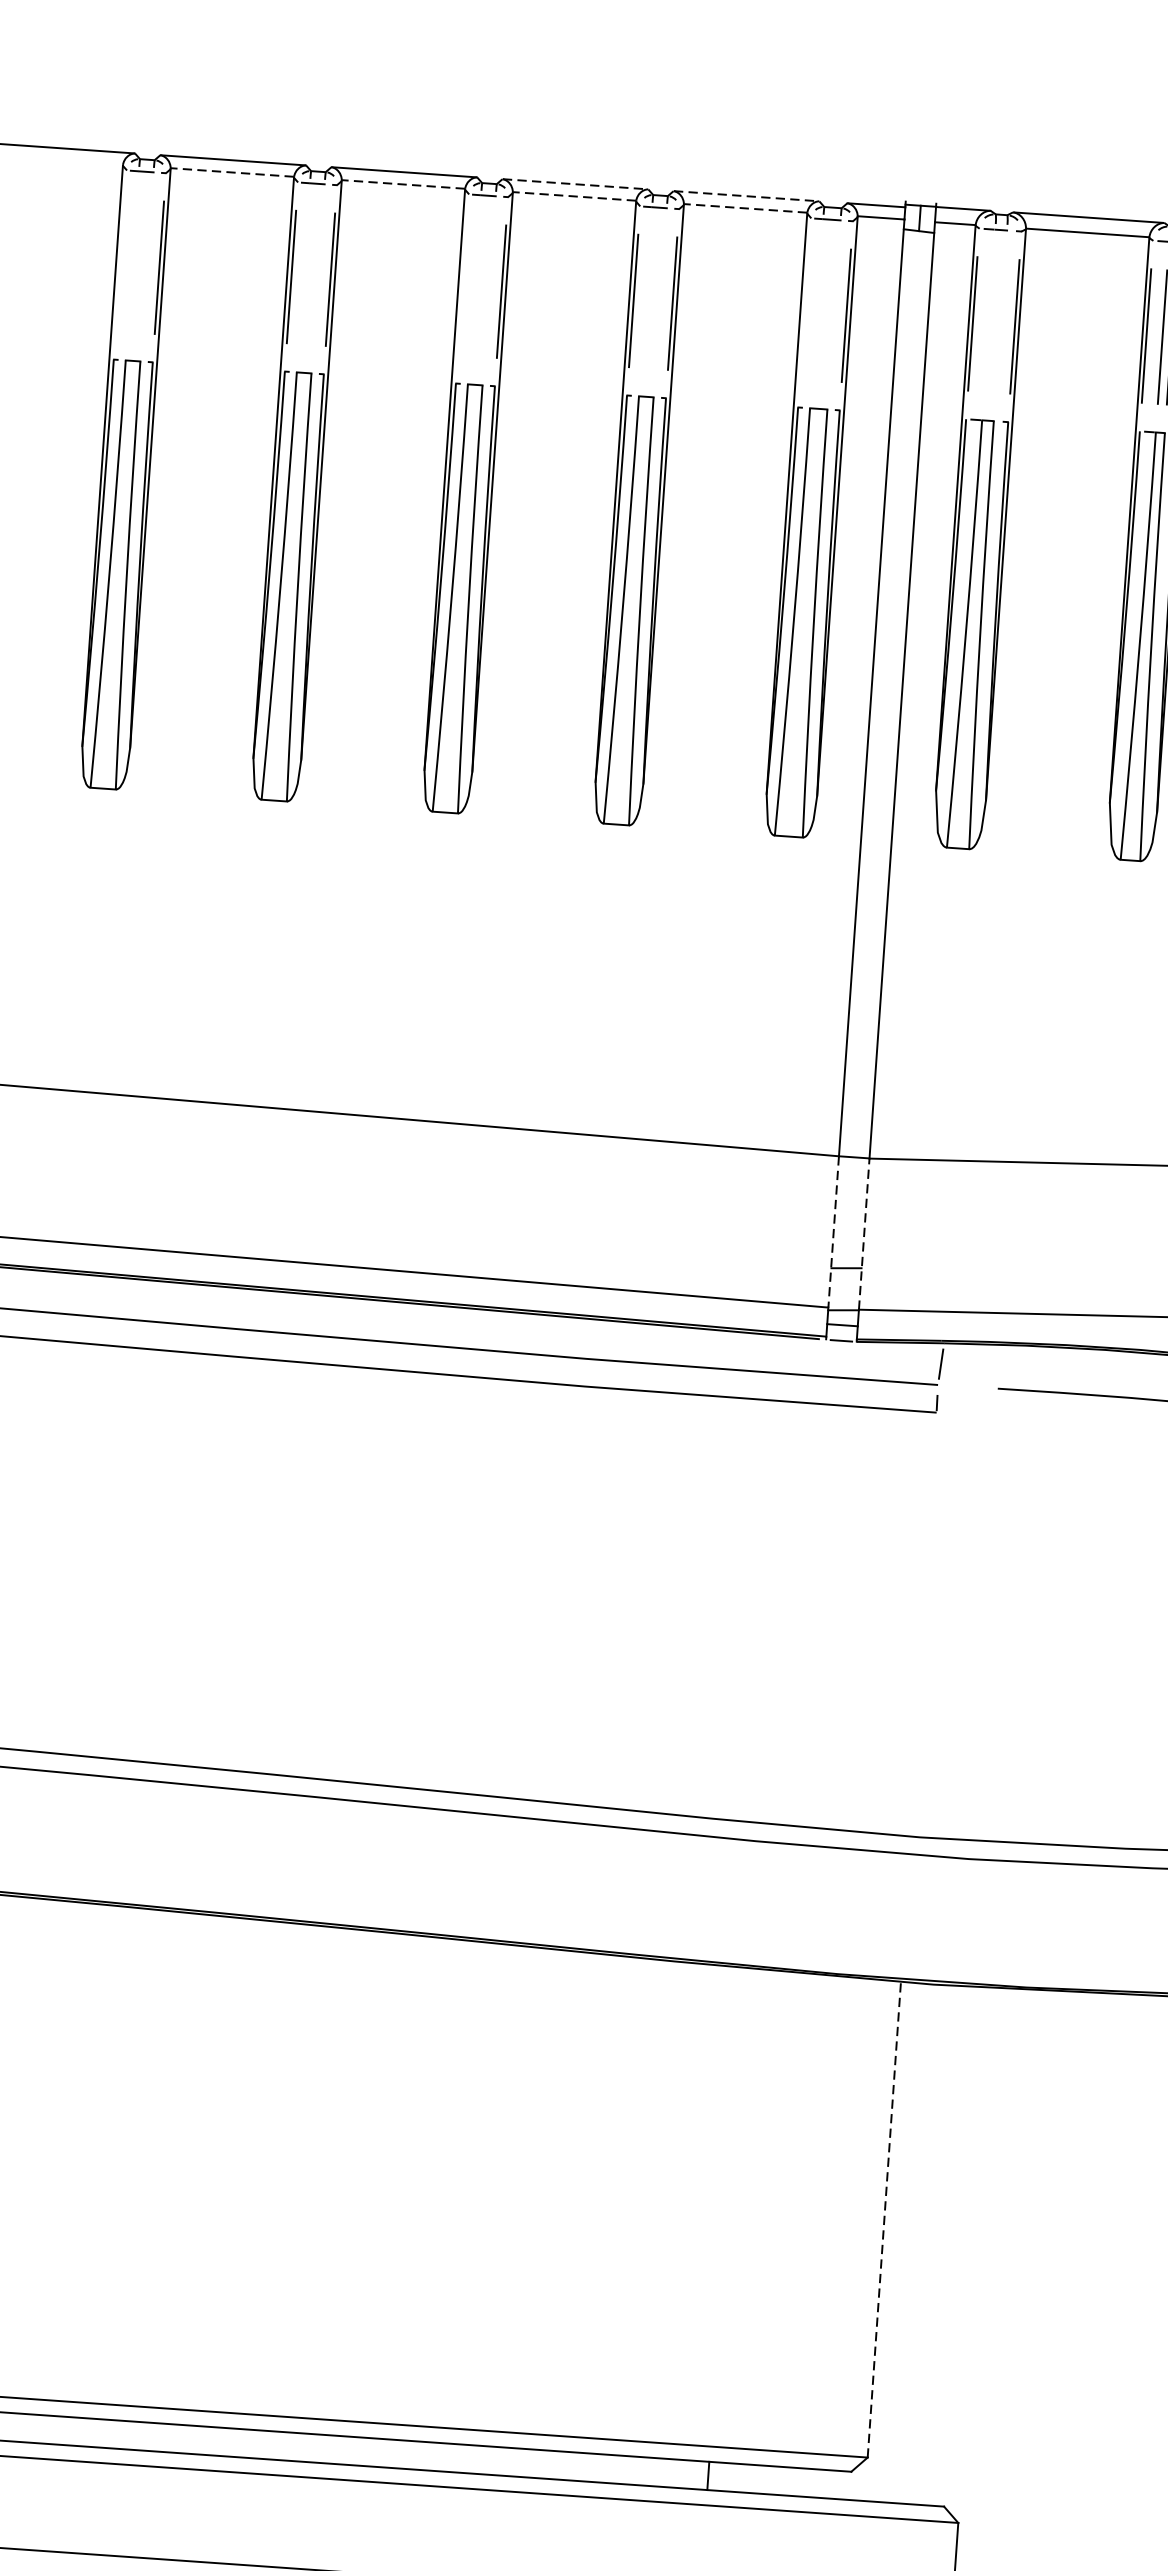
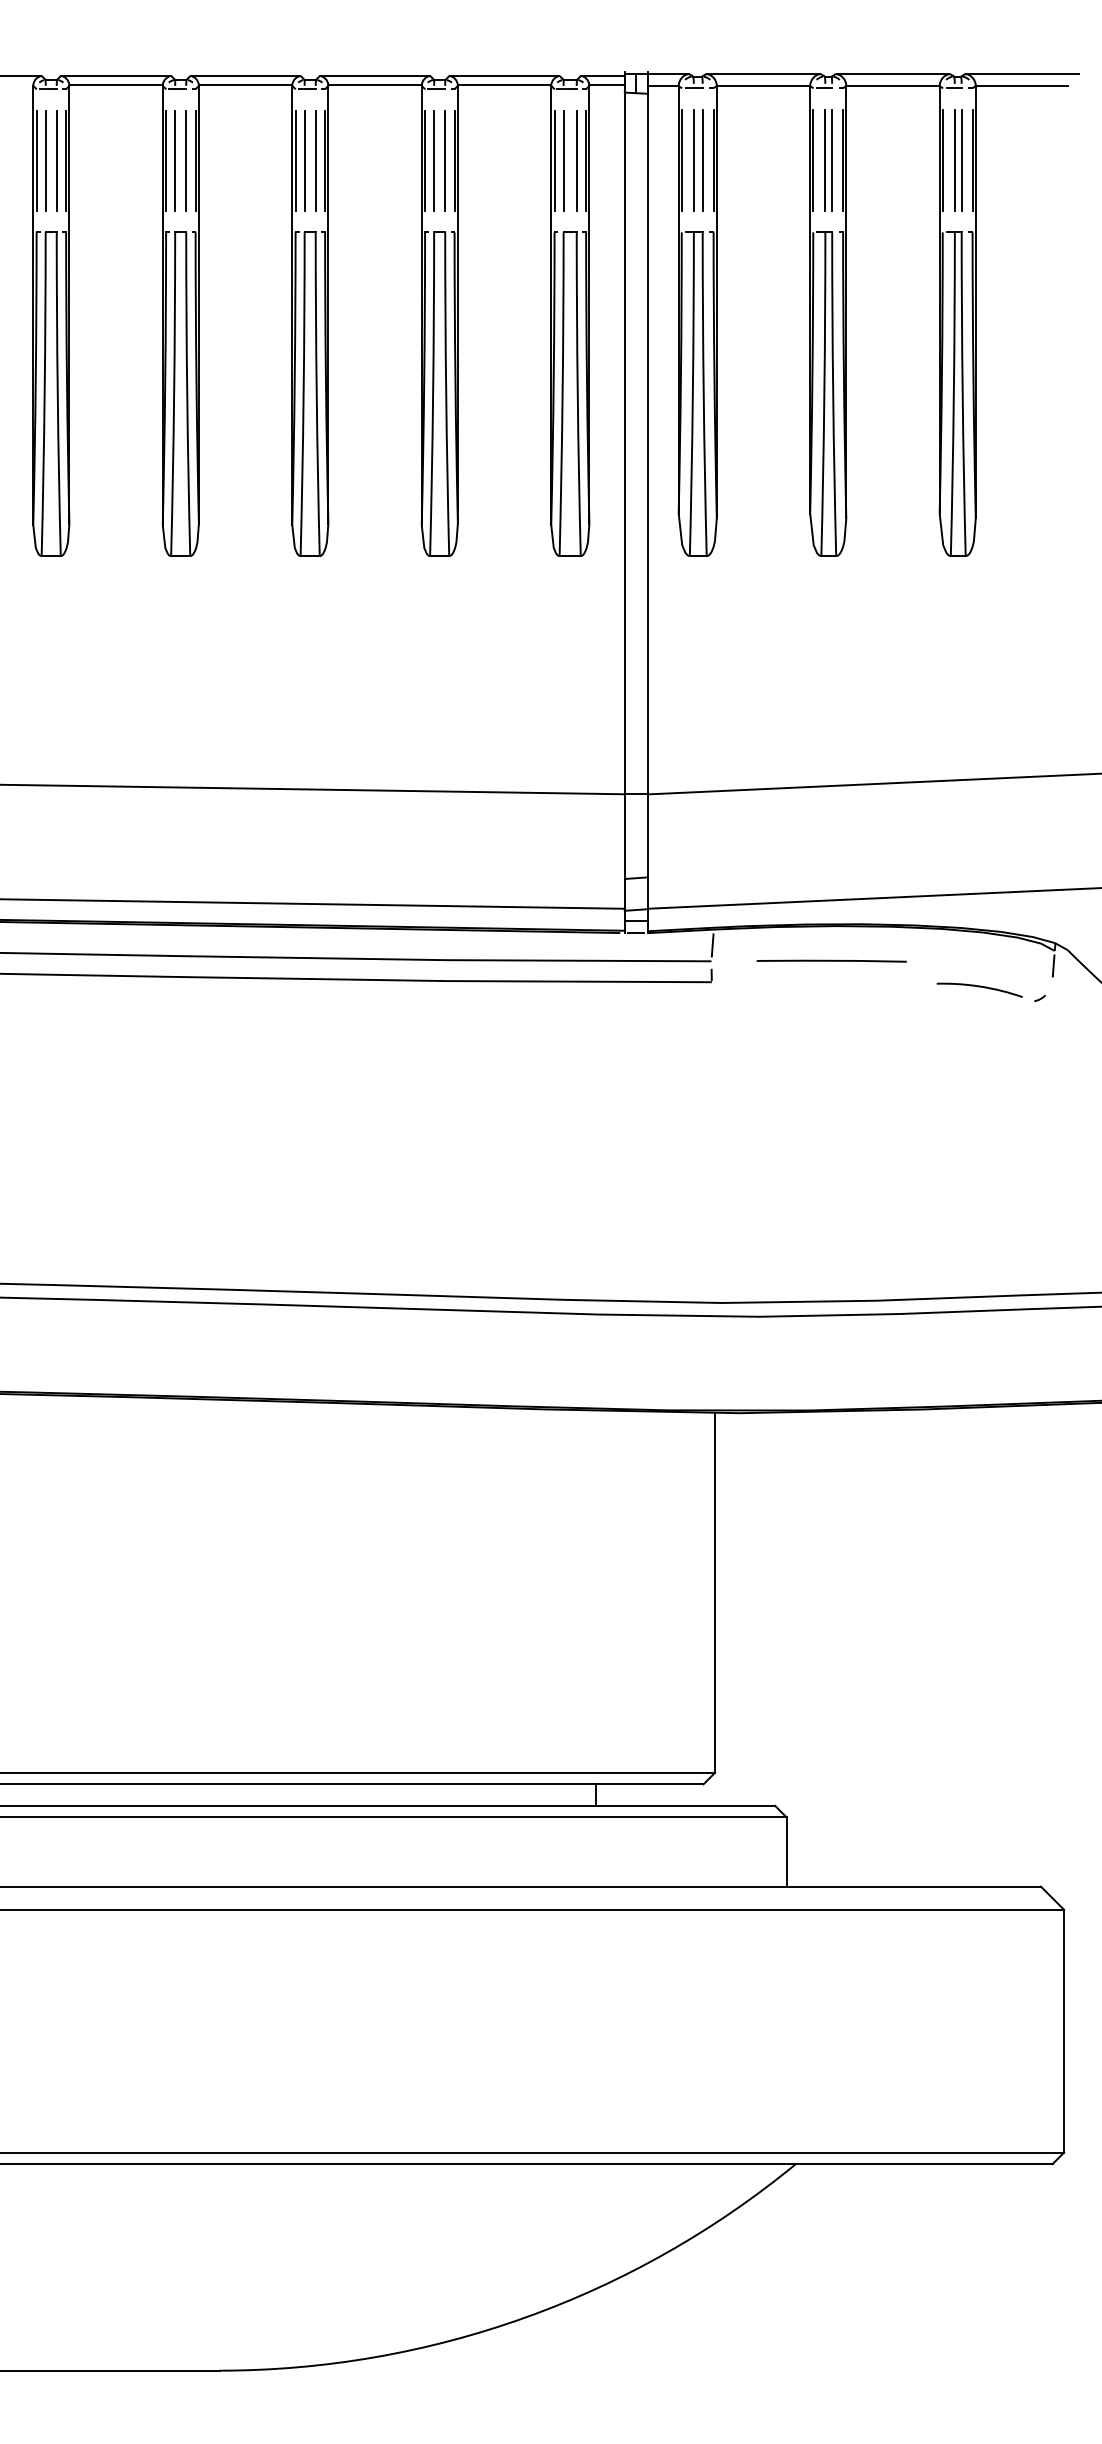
line: (231, 172) -> (115, 85), dashed -> solid
line: (576, 183) -> (375, 75), dashed -> solid
line: (403, 184) -> (245, 85), dashed -> solid
line: (746, 195) -> (504, 75), dashed -> solid
line: (573, 196) -> (374, 85), dashed -> solid
line: (745, 208) -> (504, 85), dashed -> solid
line: (120, 264) -> (36, 160), added
line: (132, 265) -> (45, 160), added
line: (146, 266) -> (56, 160), added
line: (302, 277) -> (174, 160), added
line: (318, 278) -> (186, 160), added
line: (462, 288) -> (295, 160), added
line: (474, 289) -> (304, 160), added
line: (488, 290) -> (315, 160), added
line: (644, 301) -> (433, 160), added
line: (660, 302) -> (445, 160), added
line: (804, 312) -> (554, 160), added
line: (816, 313) -> (563, 160), added
line: (833, 314) -> (576, 160), added
line: (988, 323) -> (693, 159), added
line: (1000, 324) -> (702, 159), added
line: (833, 1233) -> (624, 852), dashed -> solid
line: (863, 1234) -> (647, 851), dashed -> solid
line: (883, 2219) -> (714, 1592), dashed -> solid

